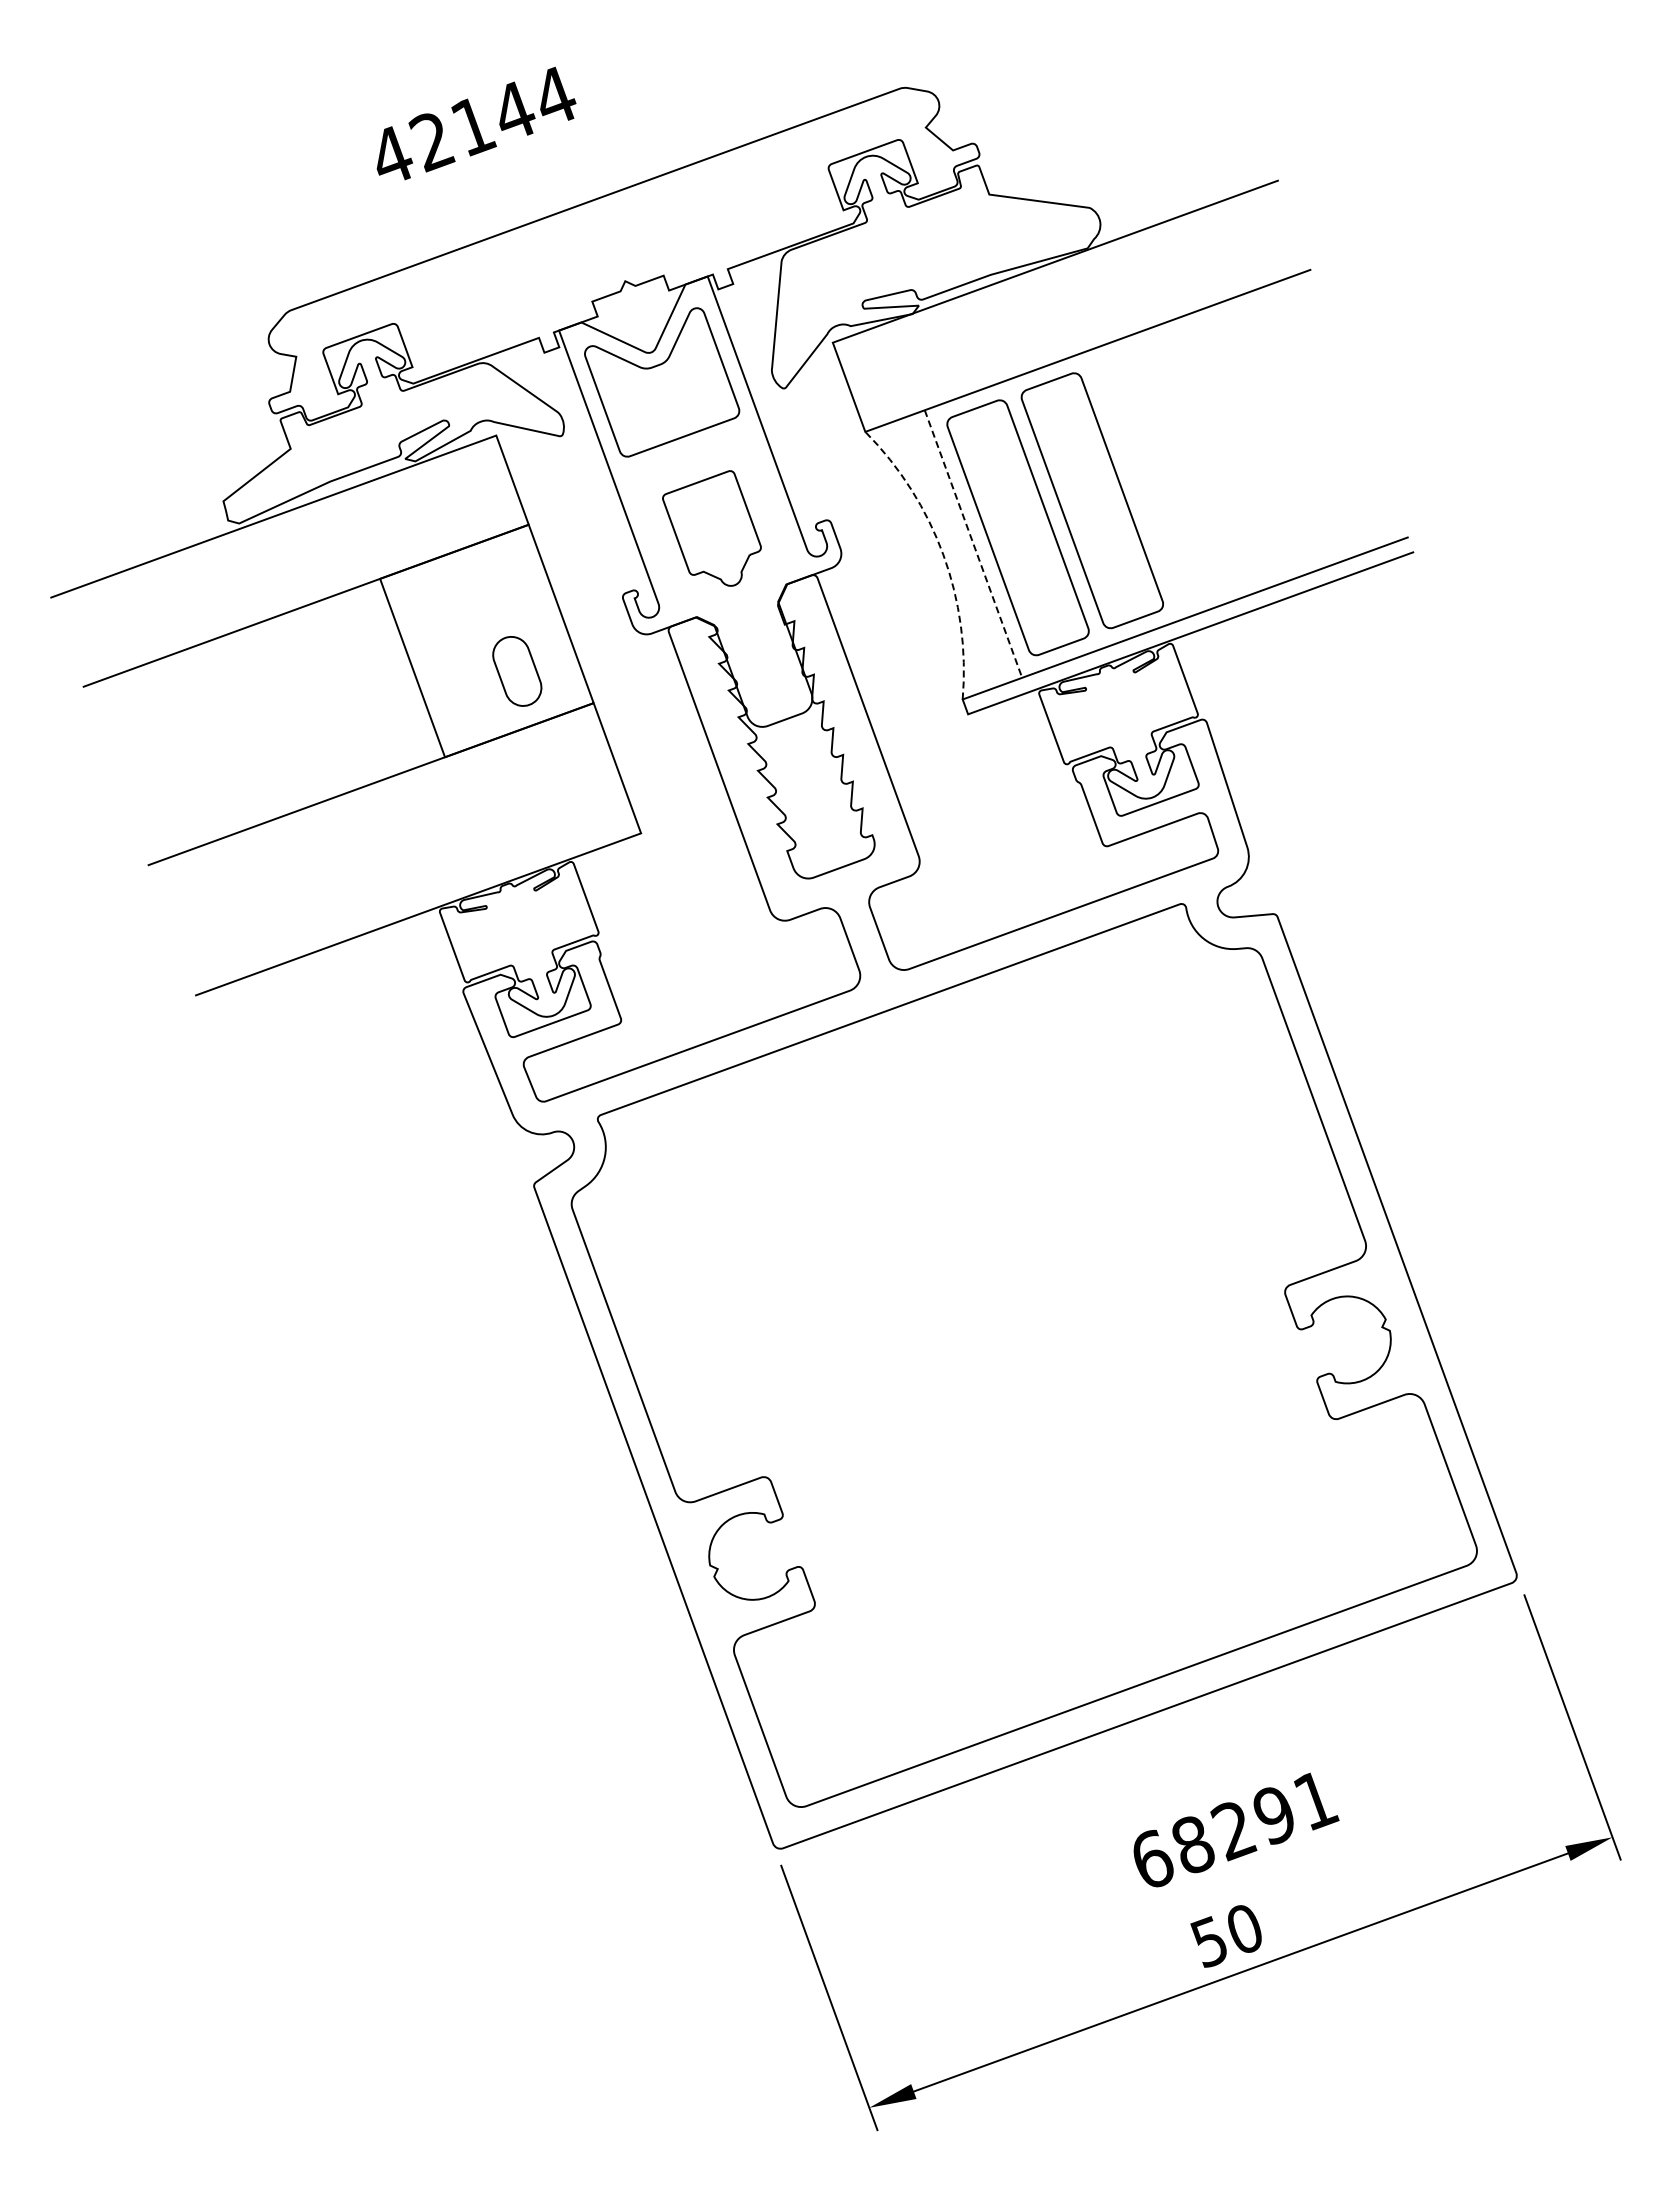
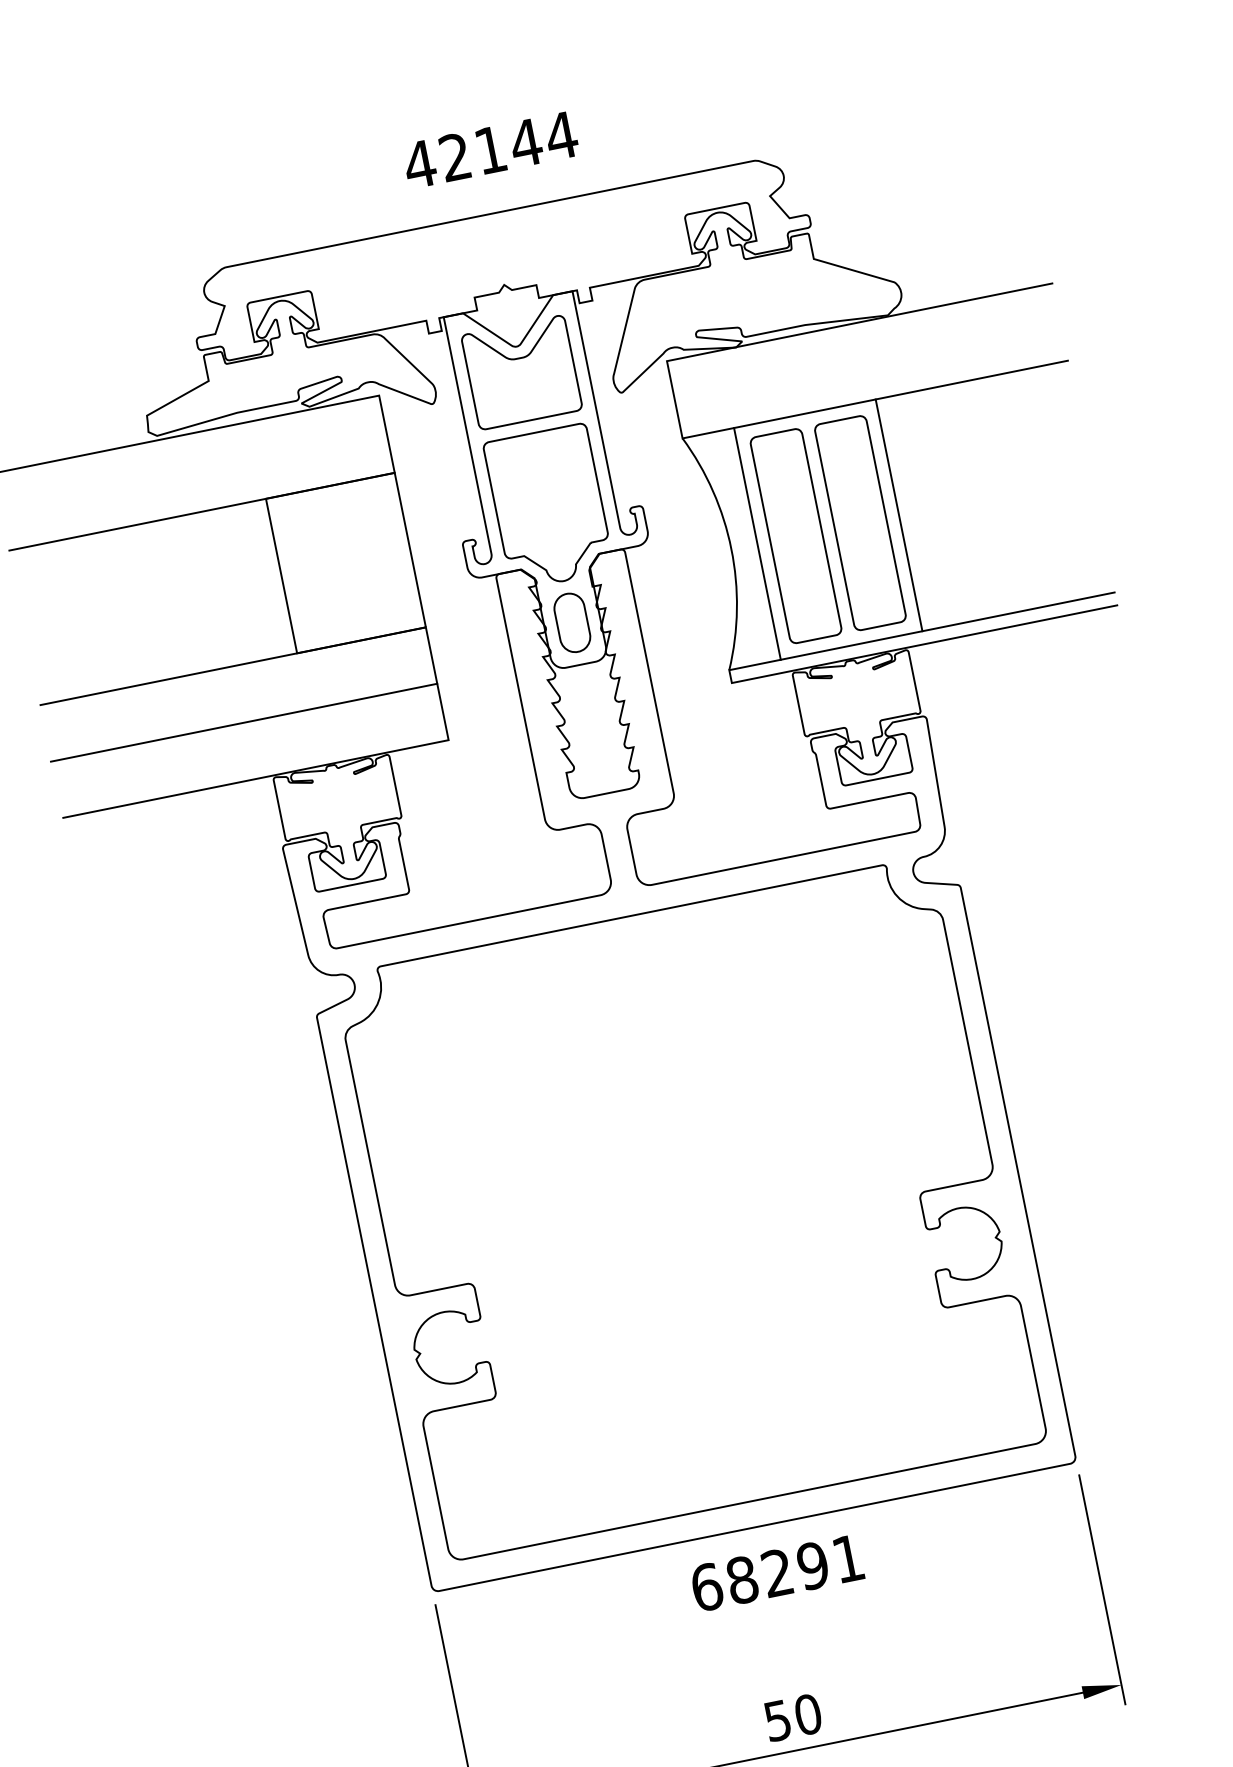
text: (476, 123) -> (493, 148), moved
line: (1136, 484) -> (898, 515), added
part: (711, 528) -> (544, 498), size x1.67
line: (973, 544) -> (757, 544), dashed -> solid
arc: (943, 554) -> (731, 548), dashed -> solid
part: (517, 671) -> (572, 622), moved
line: (394, 849) -> (244, 722), added
text: (1236, 1829) -> (779, 1573), moved

